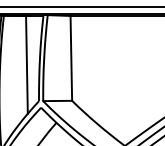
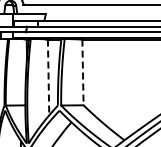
line: (70, 58) -> (82, 72), solid -> dashed
line: (26, 64) -> (48, 77), solid -> dashed

